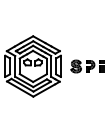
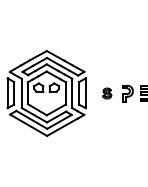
part: (75, 66) -> (106, 93), size x0.6

